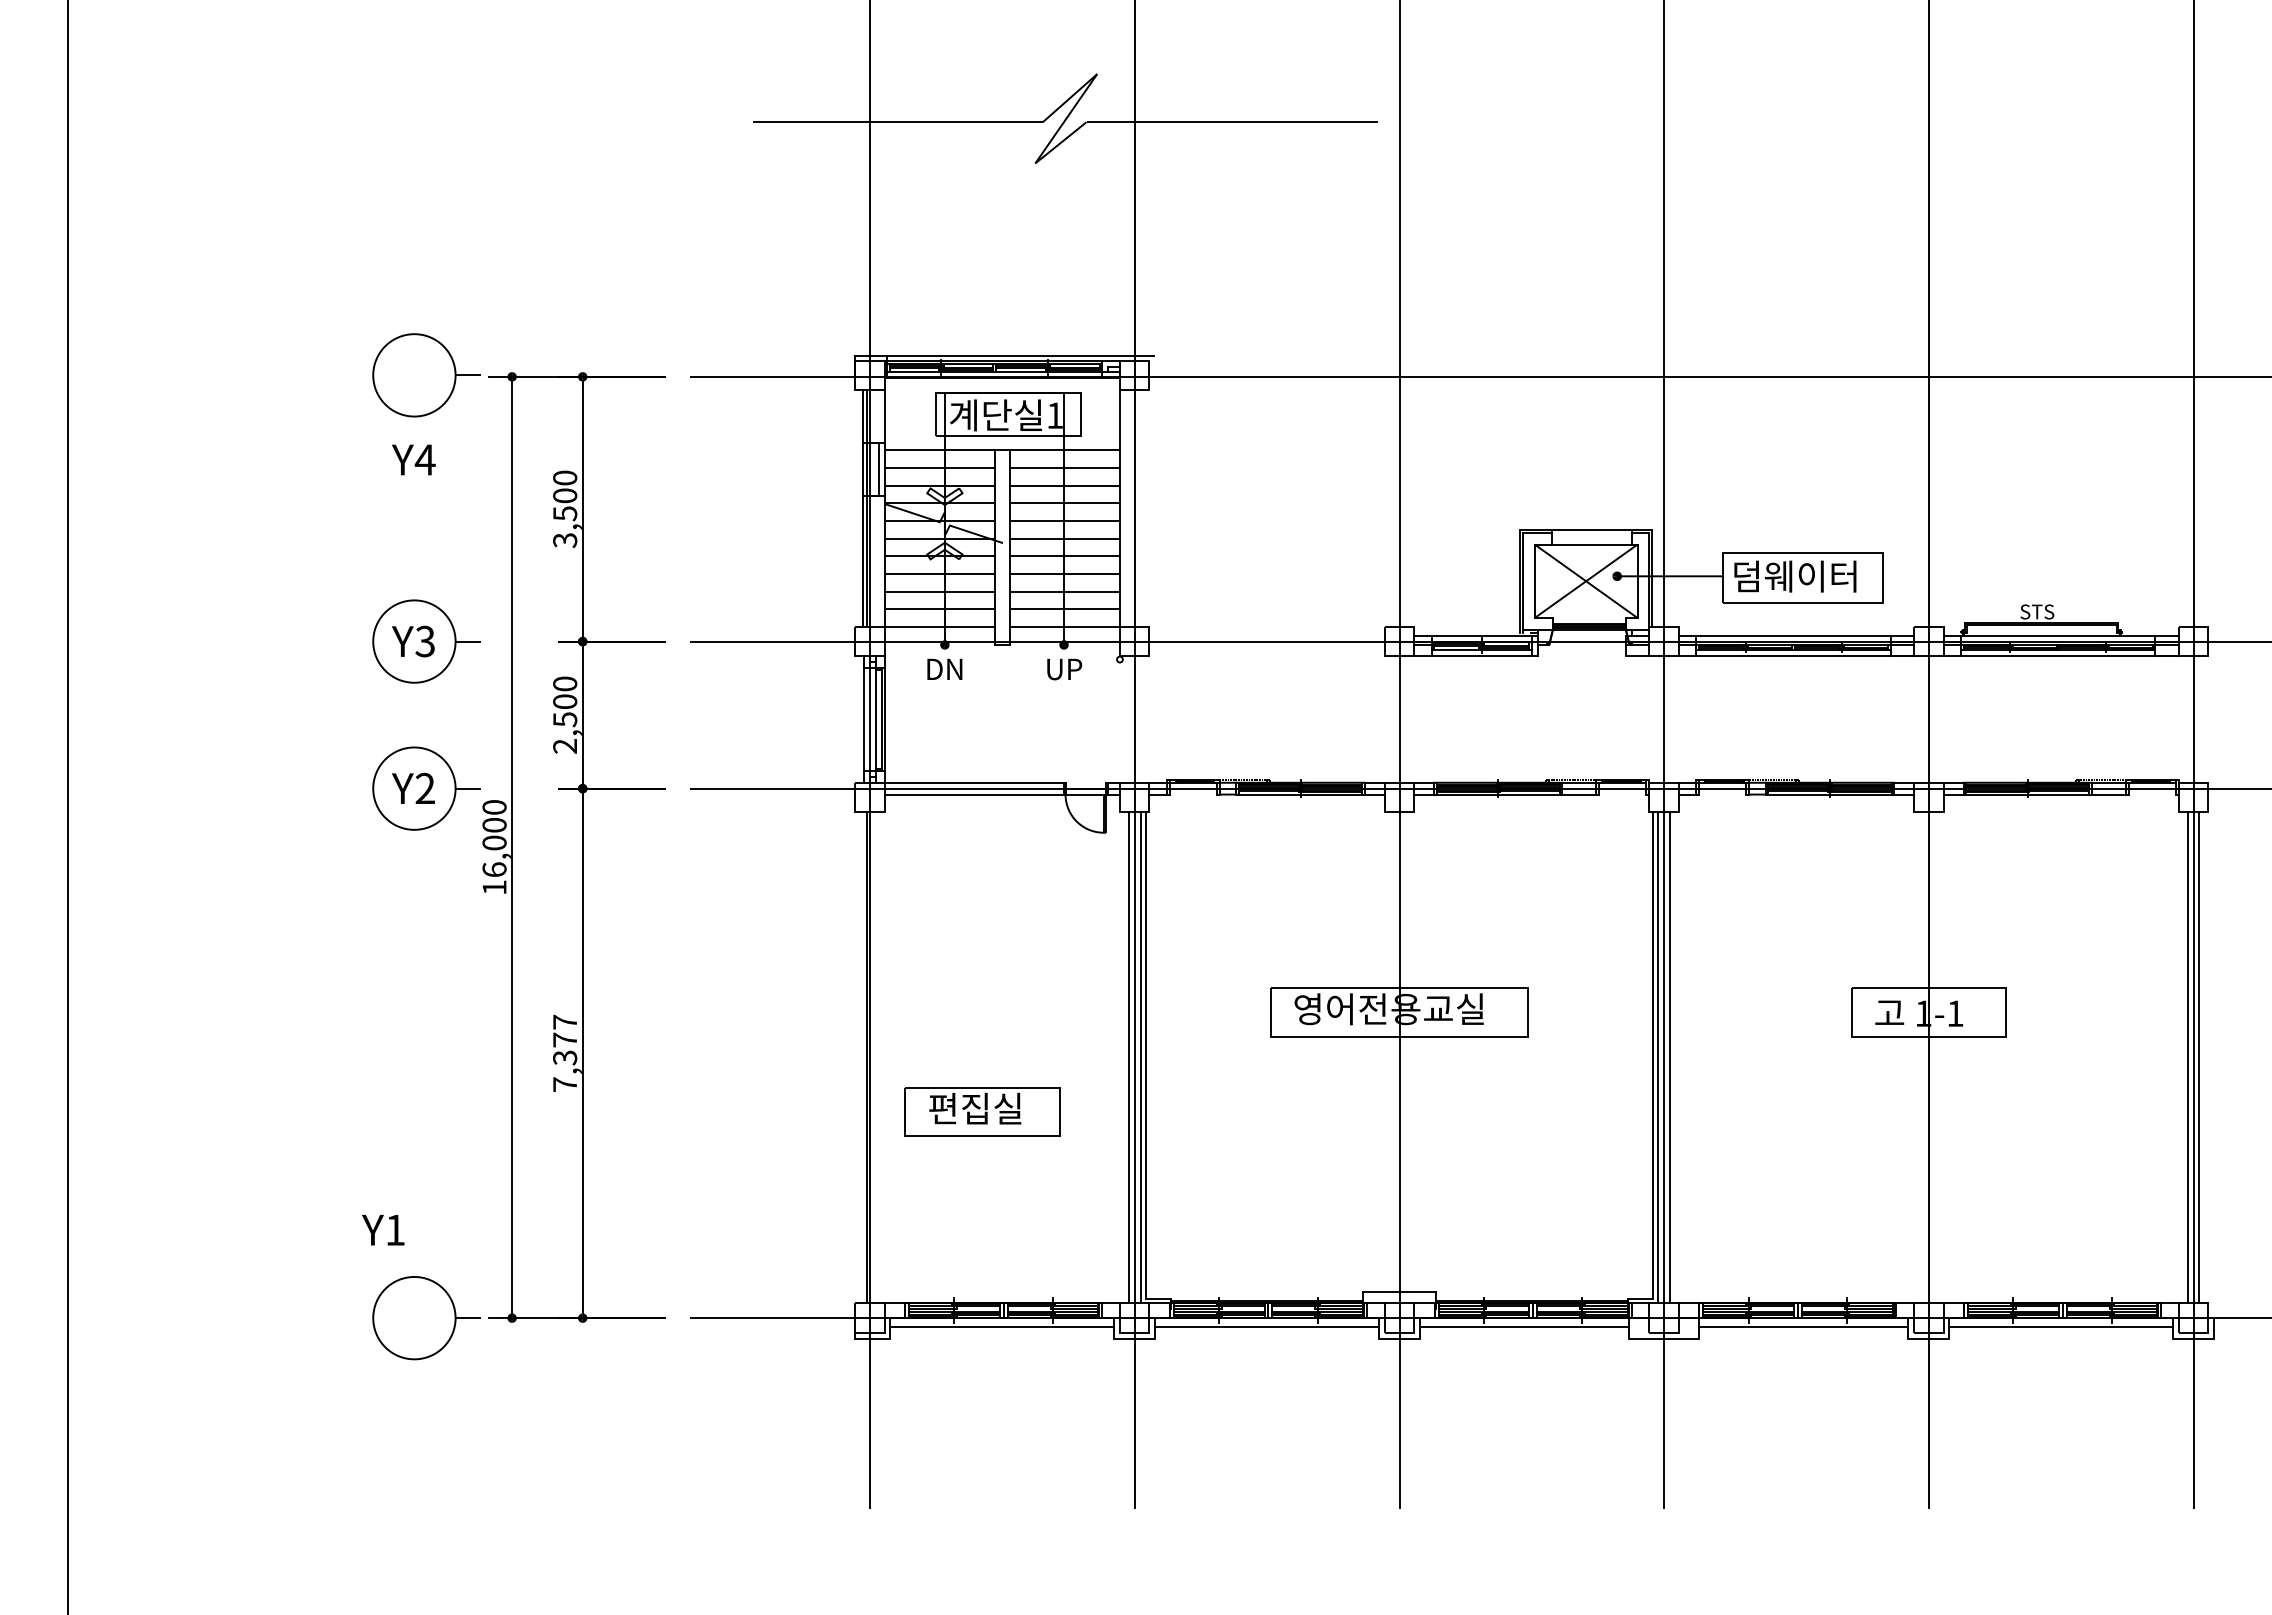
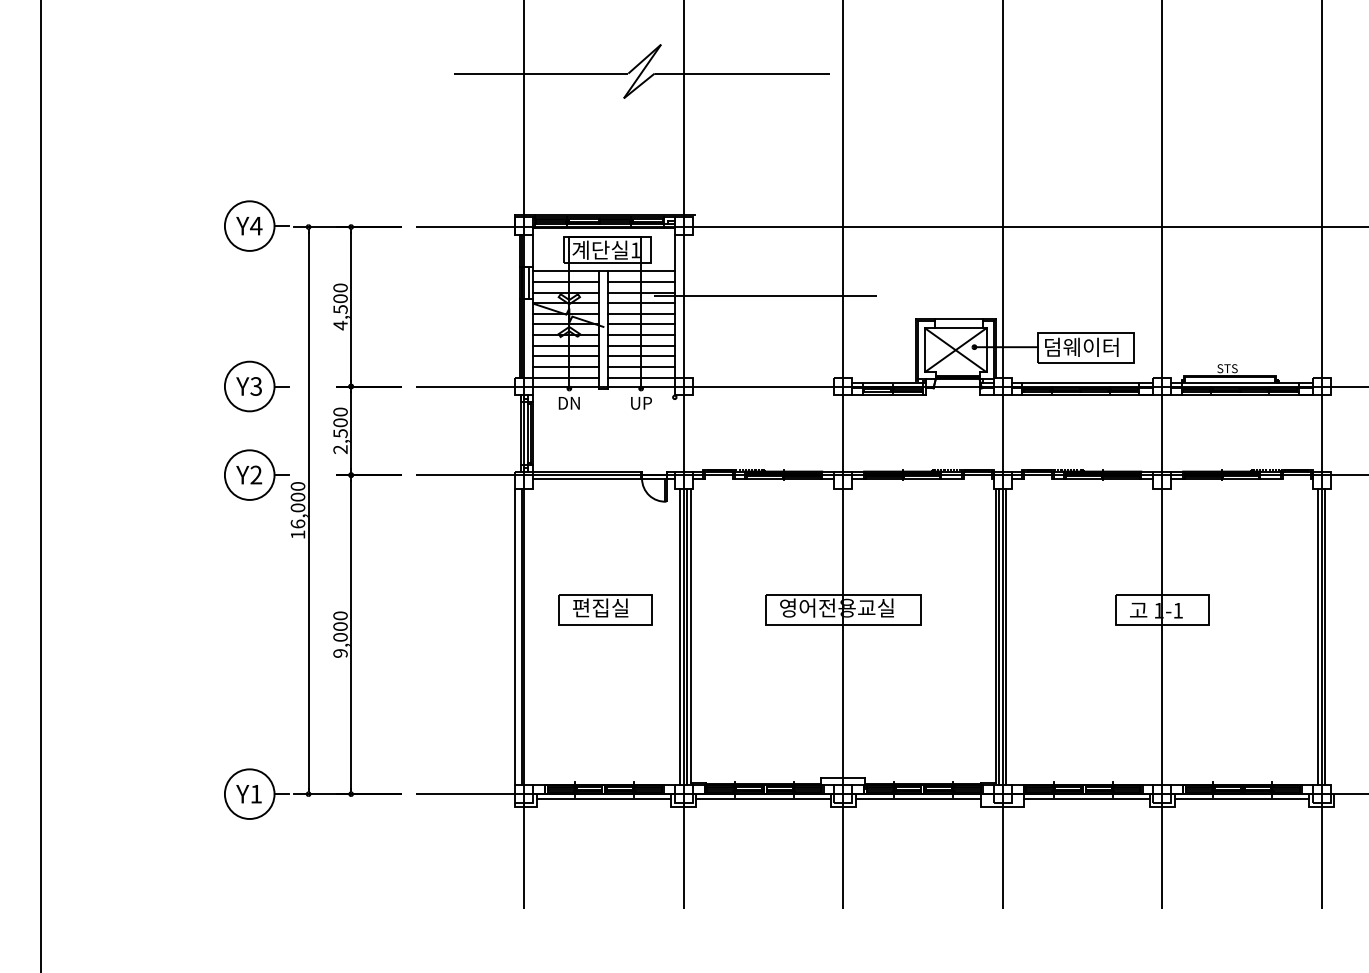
text: (414, 460) -> (249, 226), moved
line: (1268, 492) -> (764, 296), added
text: (565, 540) -> (340, 325), 3,500 -> 4,500
text: (565, 1053) -> (340, 634), 7,377 -> 9,000
line: (855, 1058) -> (515, 637), added
part: (983, 1111) -> (605, 609), moved
text: (382, 1230) -> (248, 794), moved

